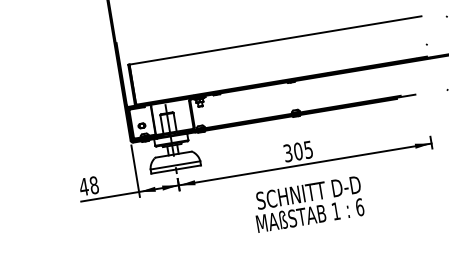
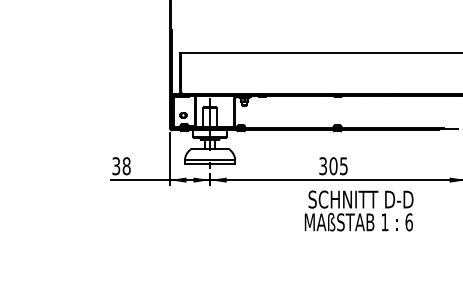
text: (84, 187) -> (116, 166), 48 -> 38
text: (307, 203) -> (358, 210), moved

